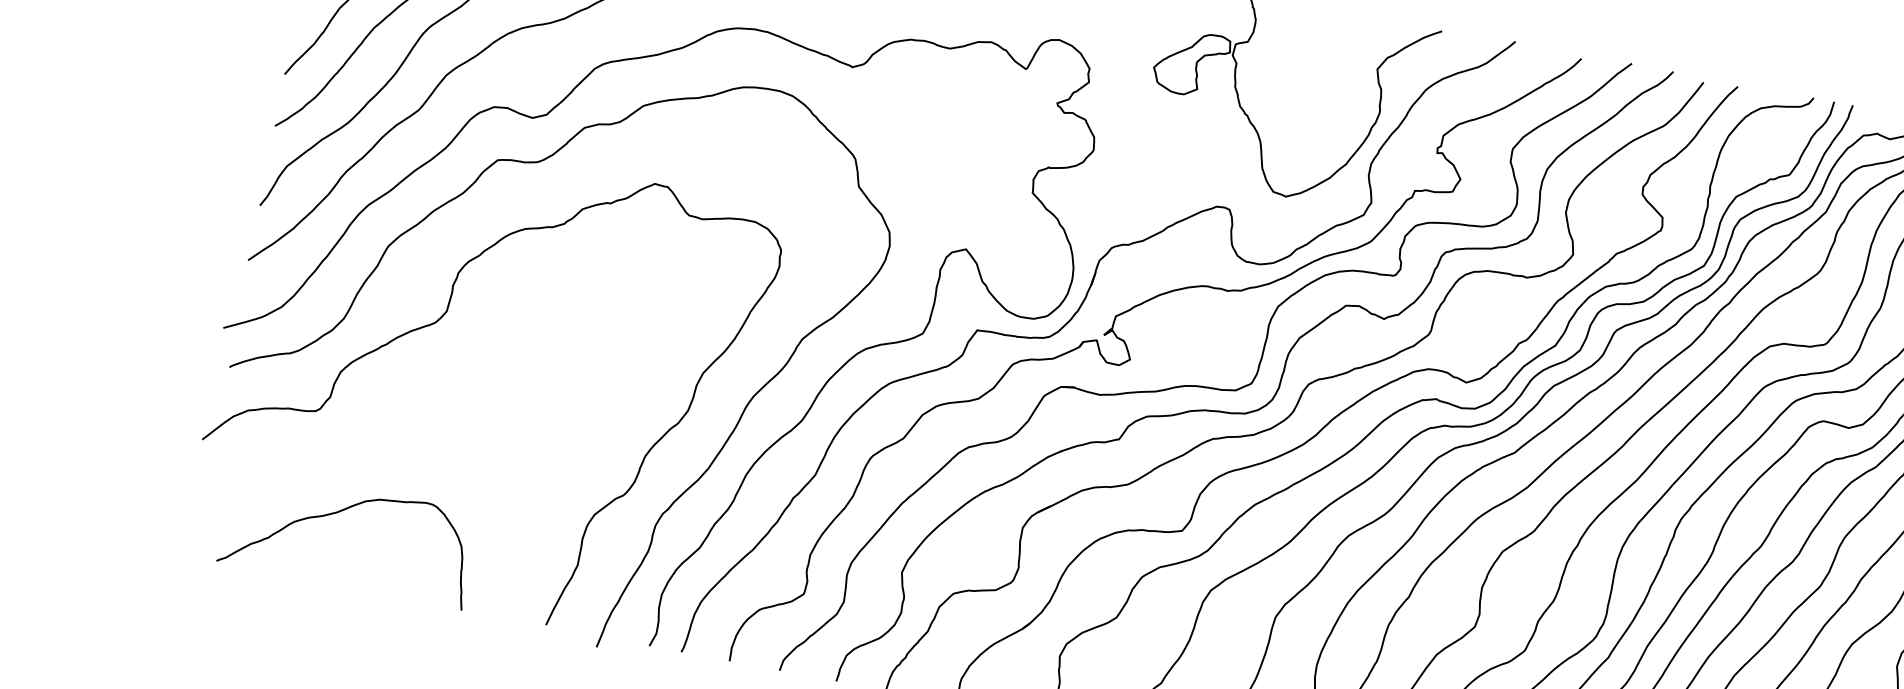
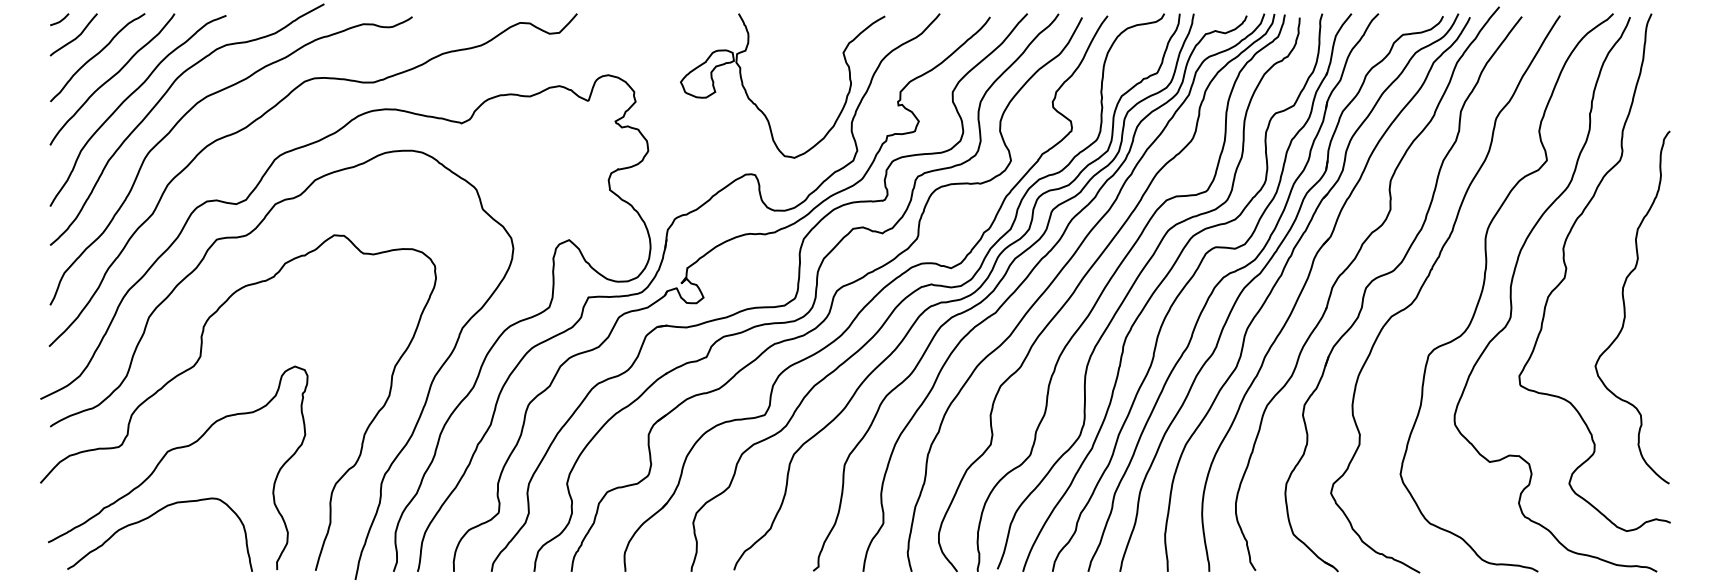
curve: (375, 435) -> (165, 456), added

